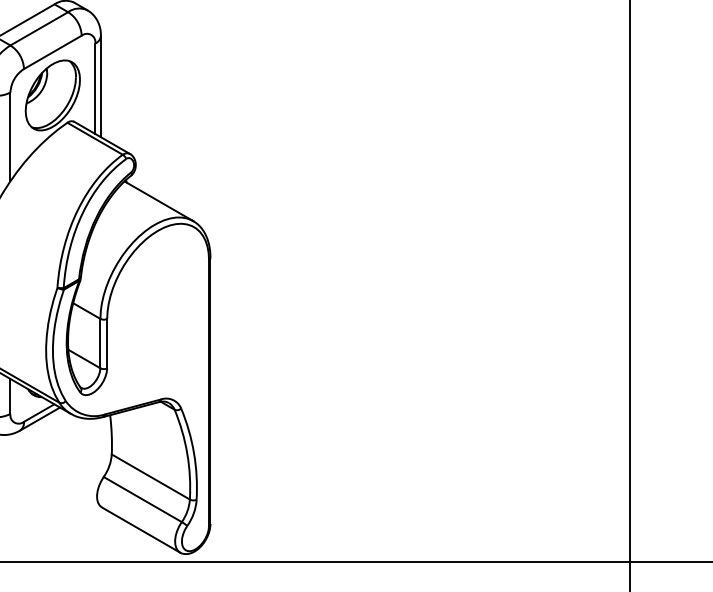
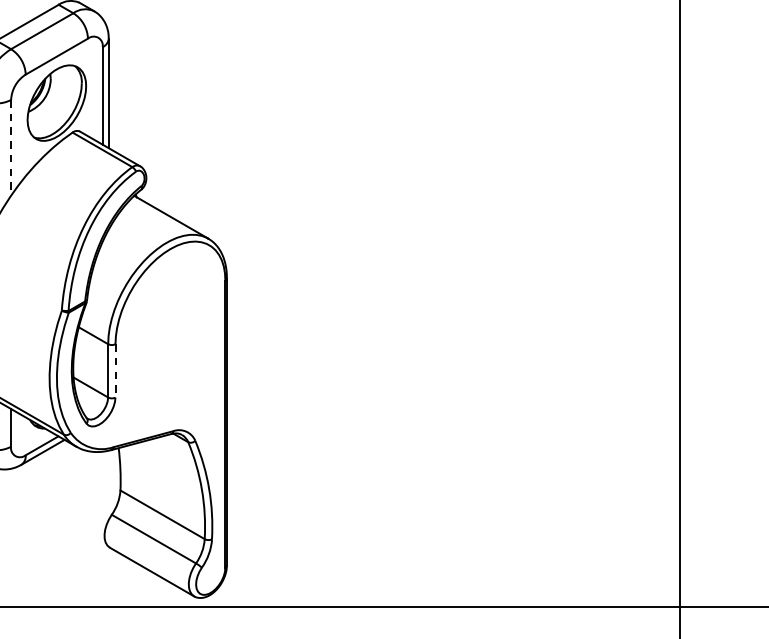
line: (10, 137) -> (11, 148), solid -> dashed
line: (107, 343) -> (115, 370), solid -> dashed

